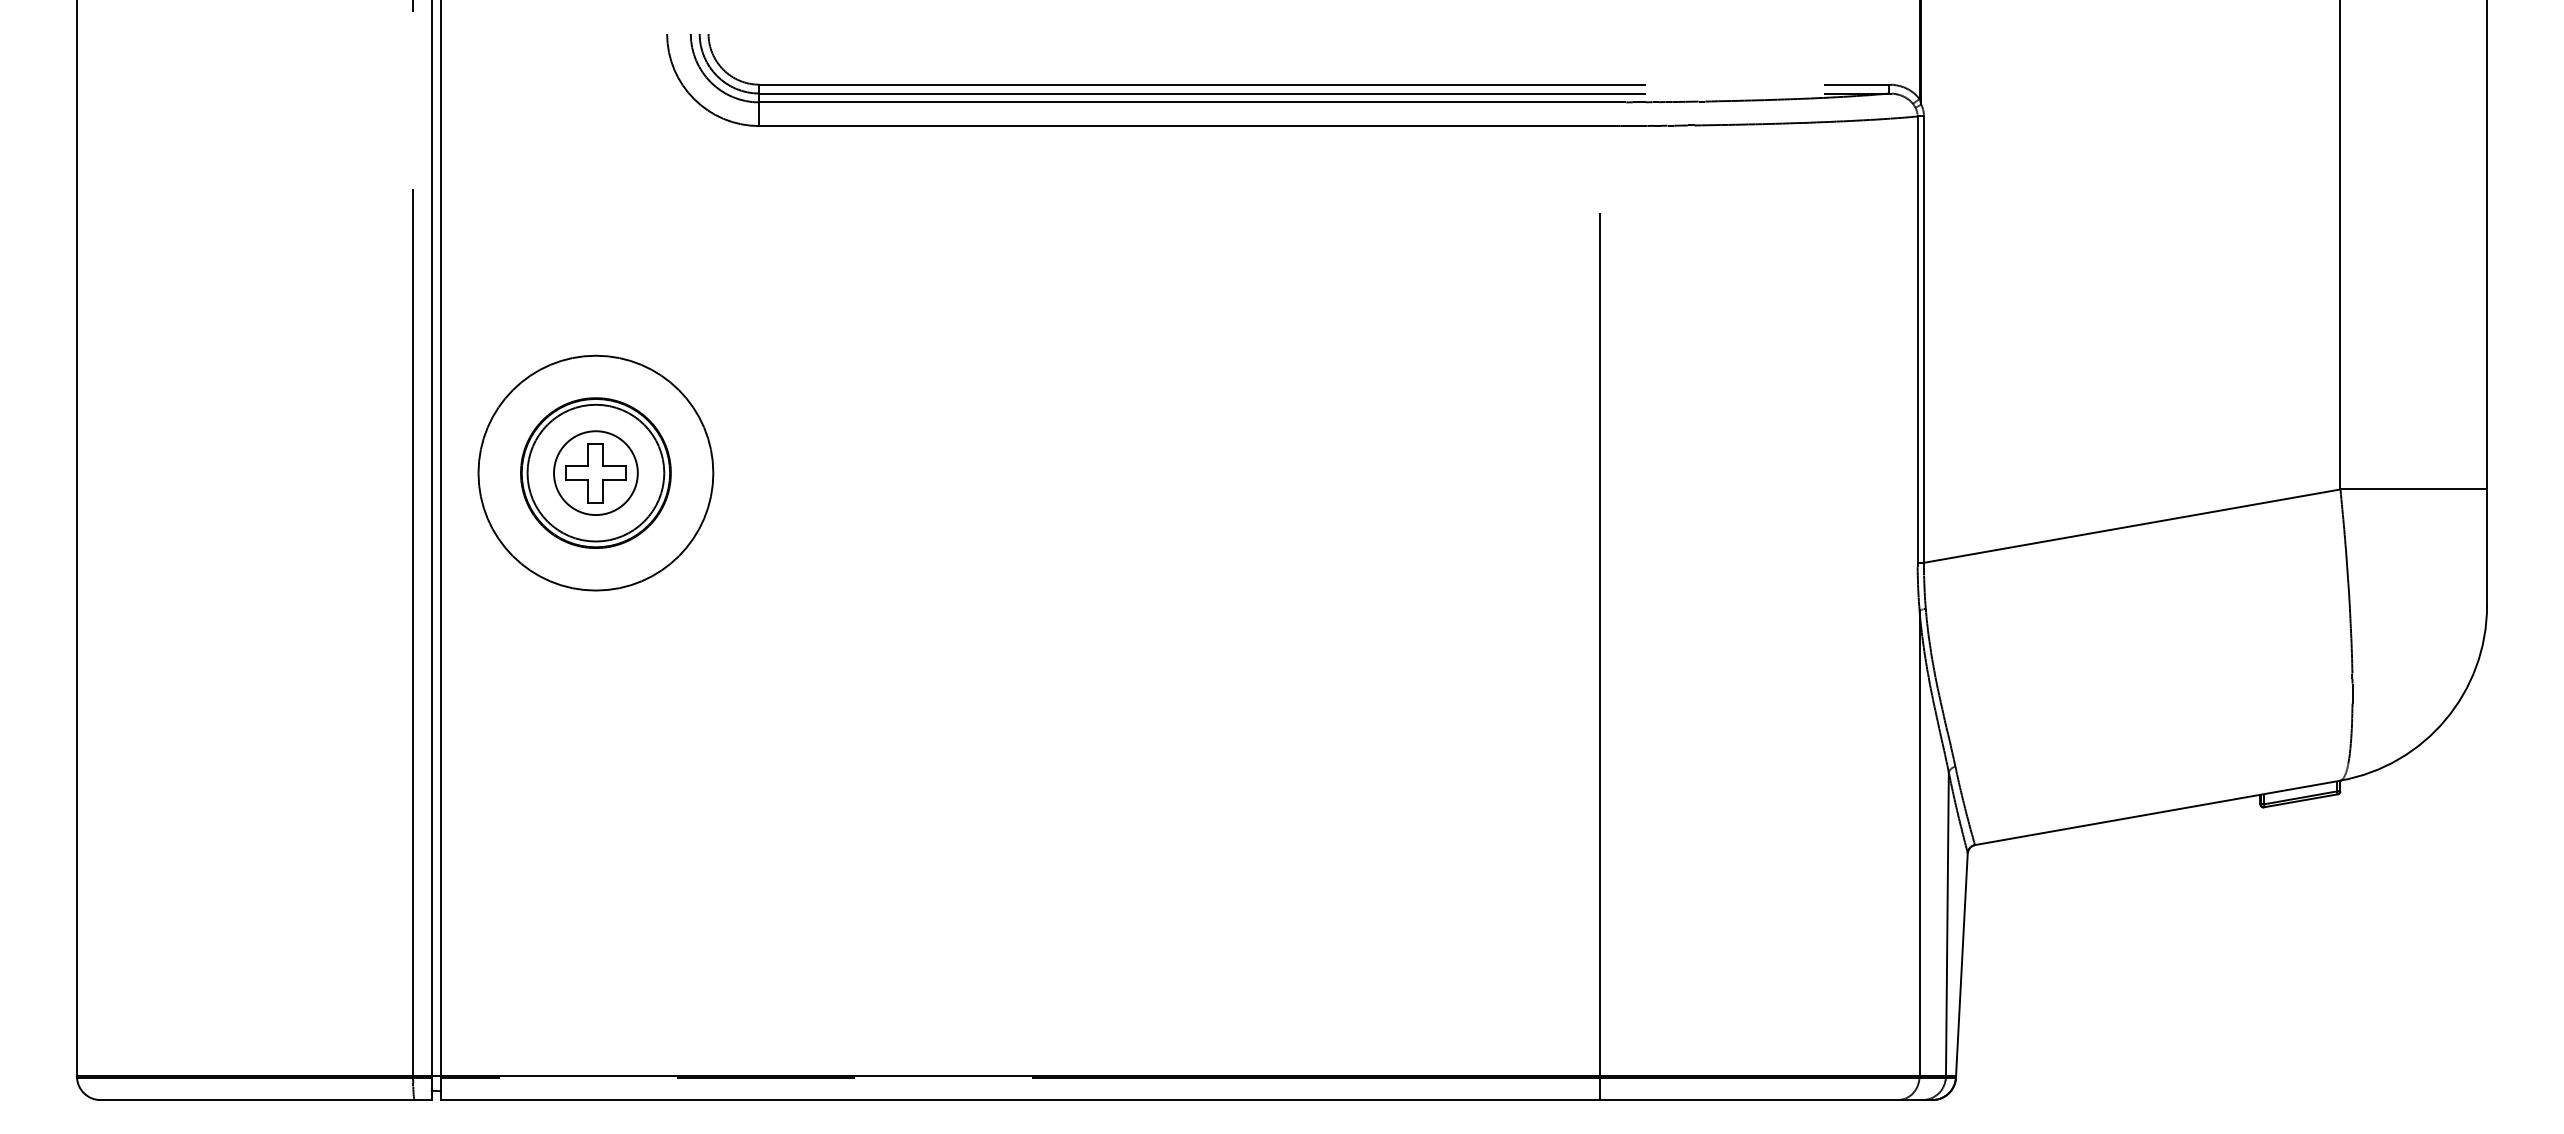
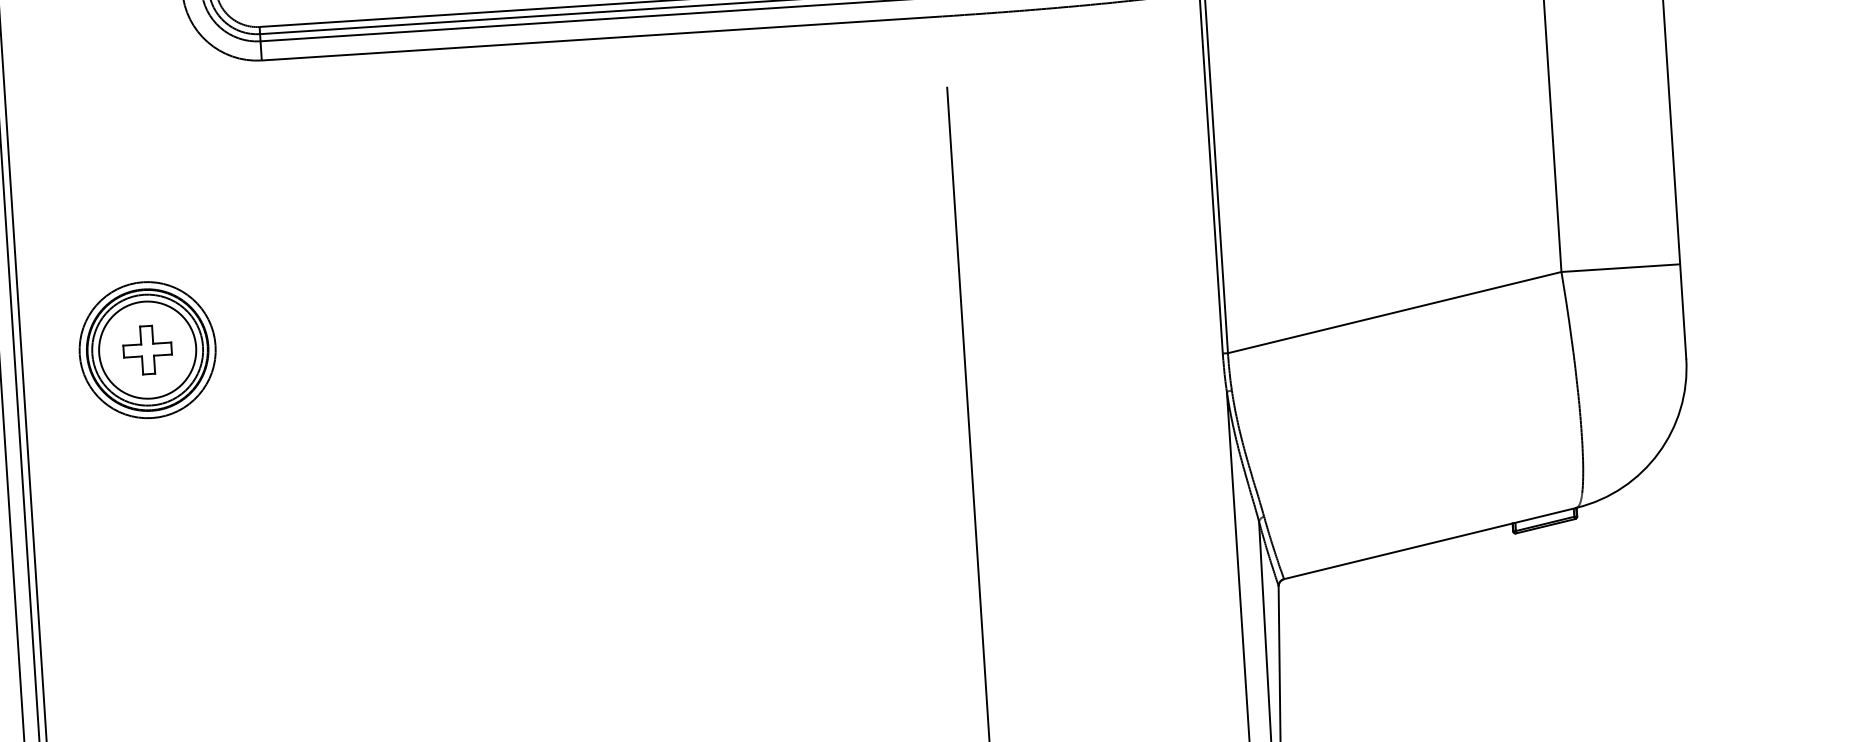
circle: (595, 473) -> (147, 350), size x0.71
circle: (595, 473) -> (147, 350), size x1.43

